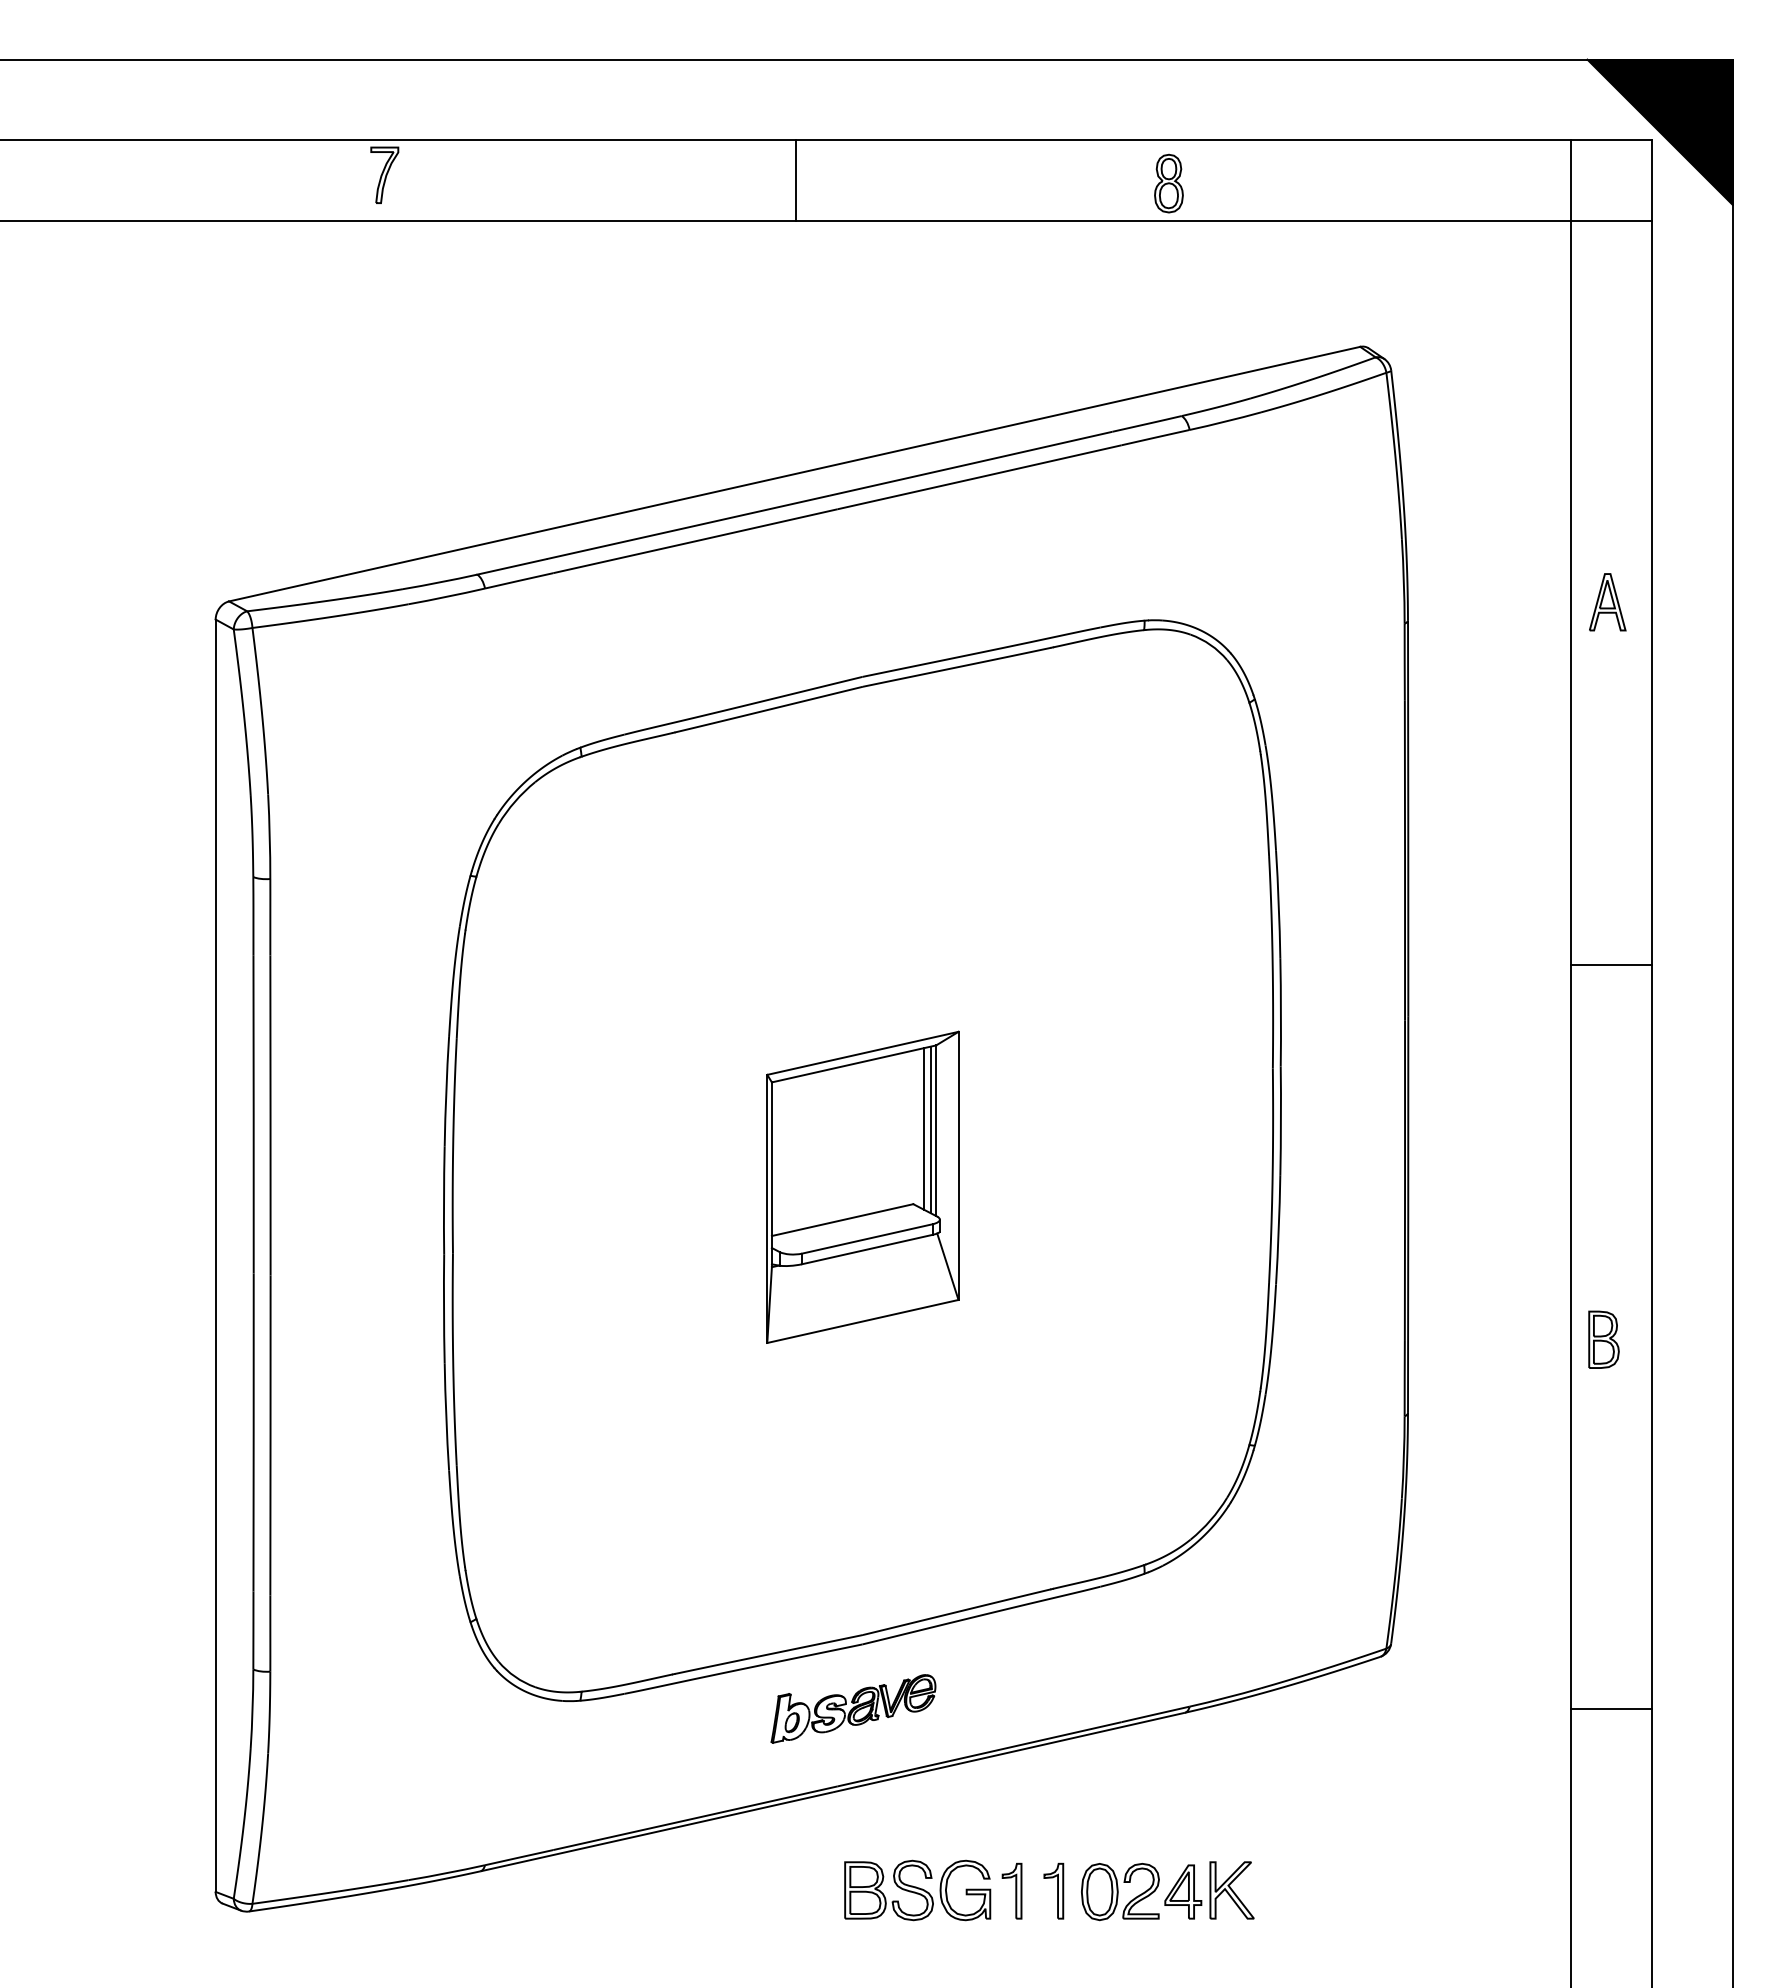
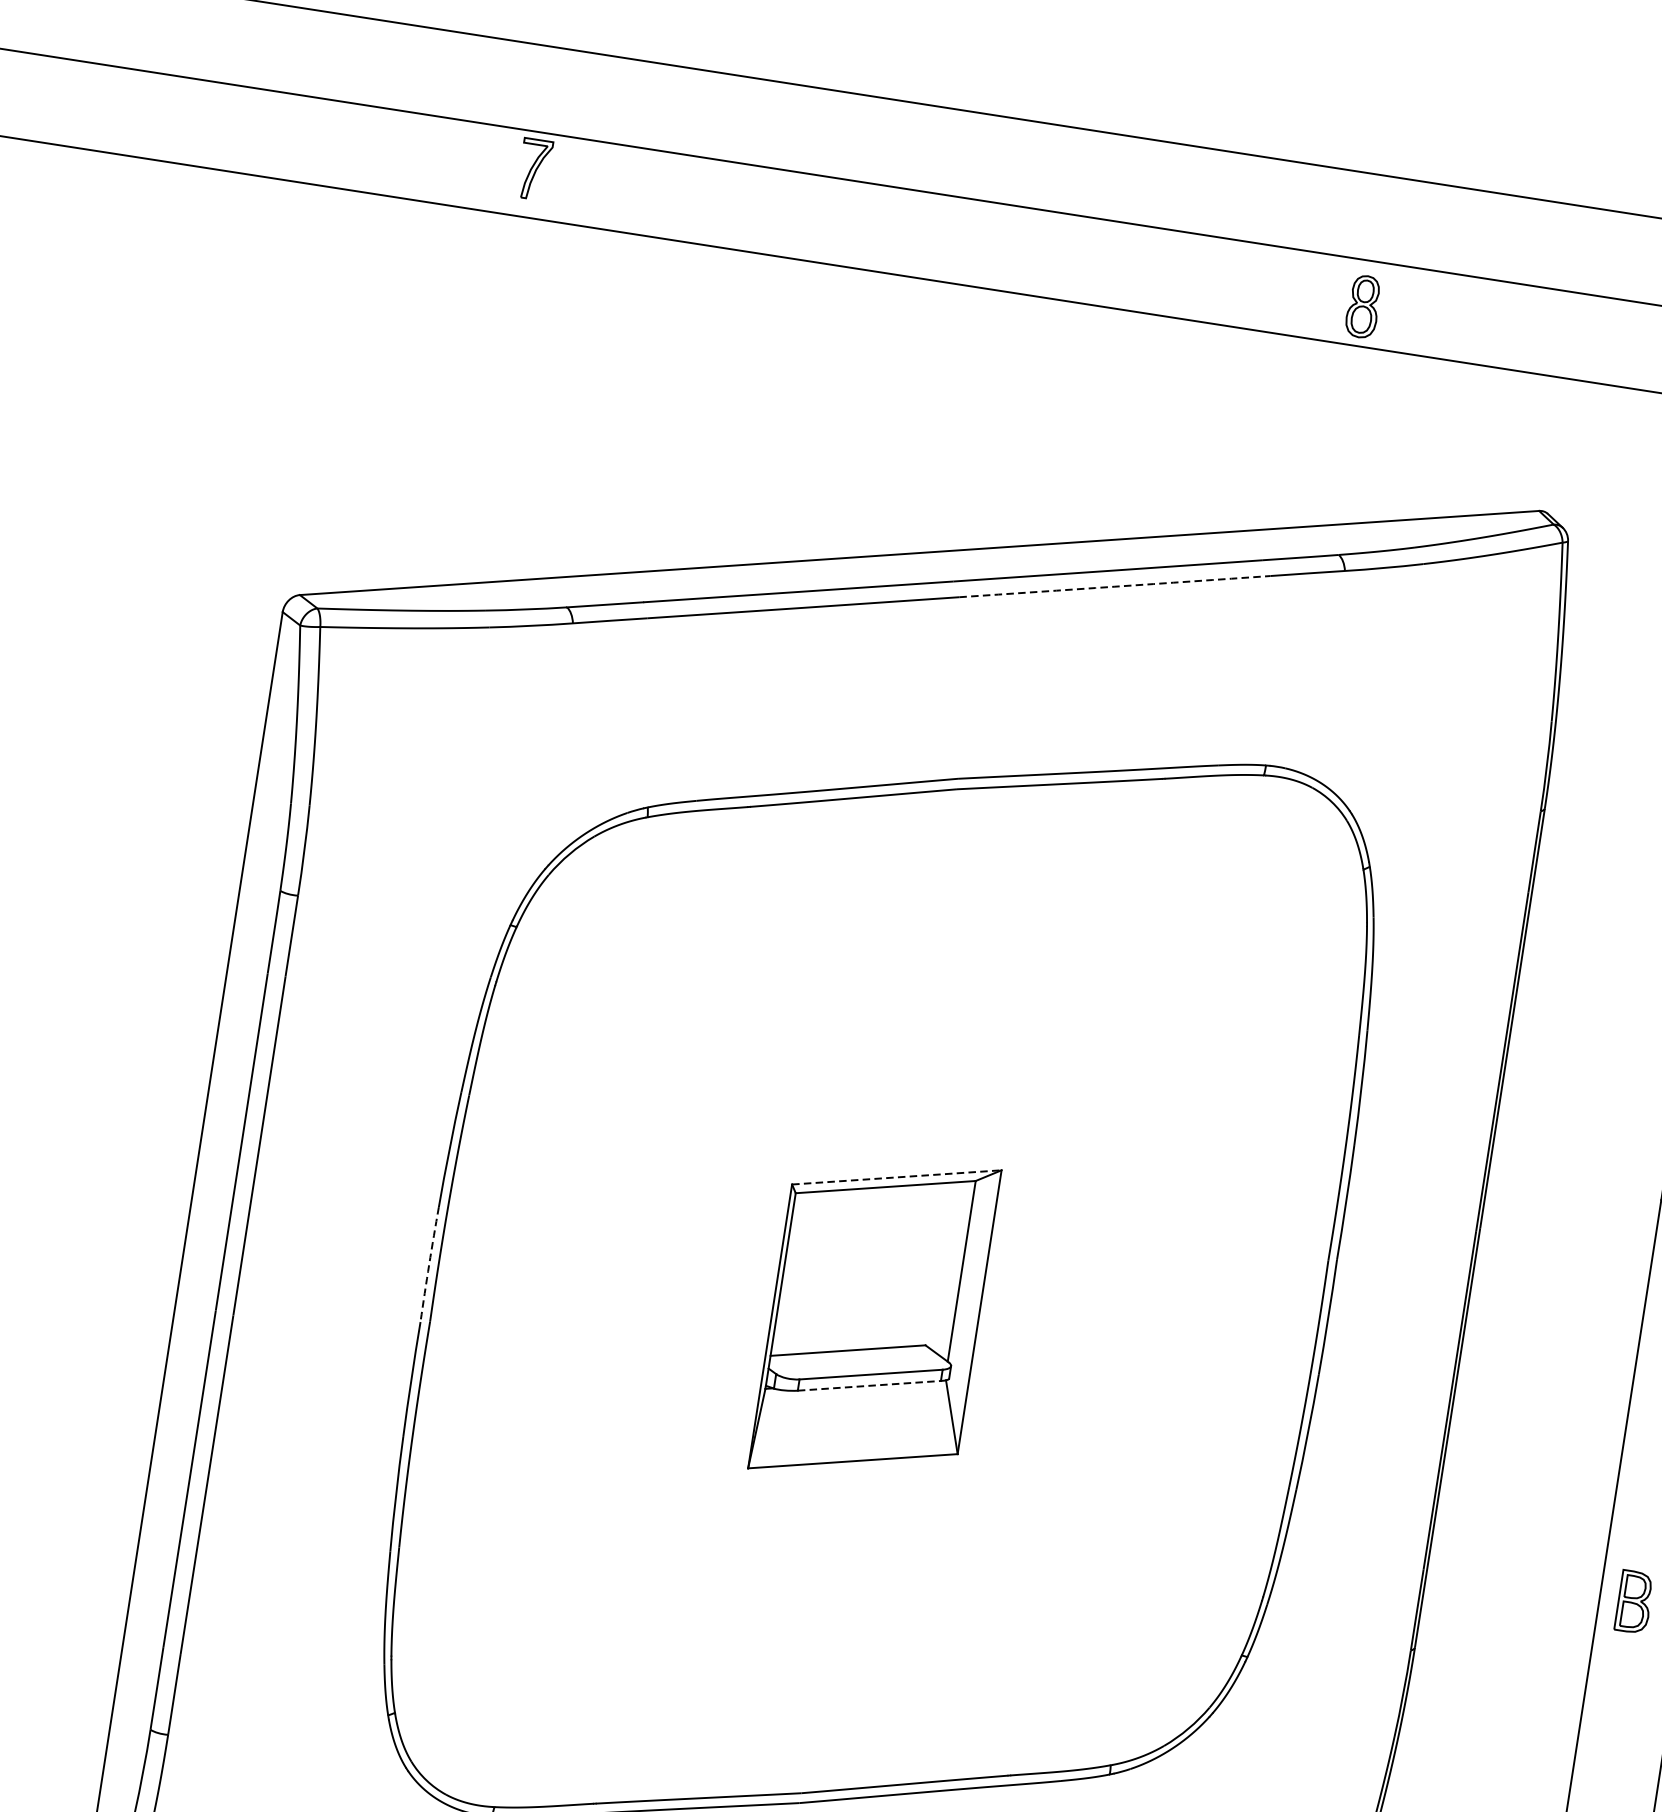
line: (795, 180) -> (968, 242), removed
arc: (979, 477) -> (1114, 586), solid -> dashed
line: (862, 1053) -> (896, 1177), solid -> dashed
line: (923, 1128) -> (948, 1266), removed
line: (930, 1129) -> (955, 1269), removed
arc: (443, 1200) -> (428, 1264), solid -> dashed
line: (867, 1249) -> (869, 1385), solid -> dashed

